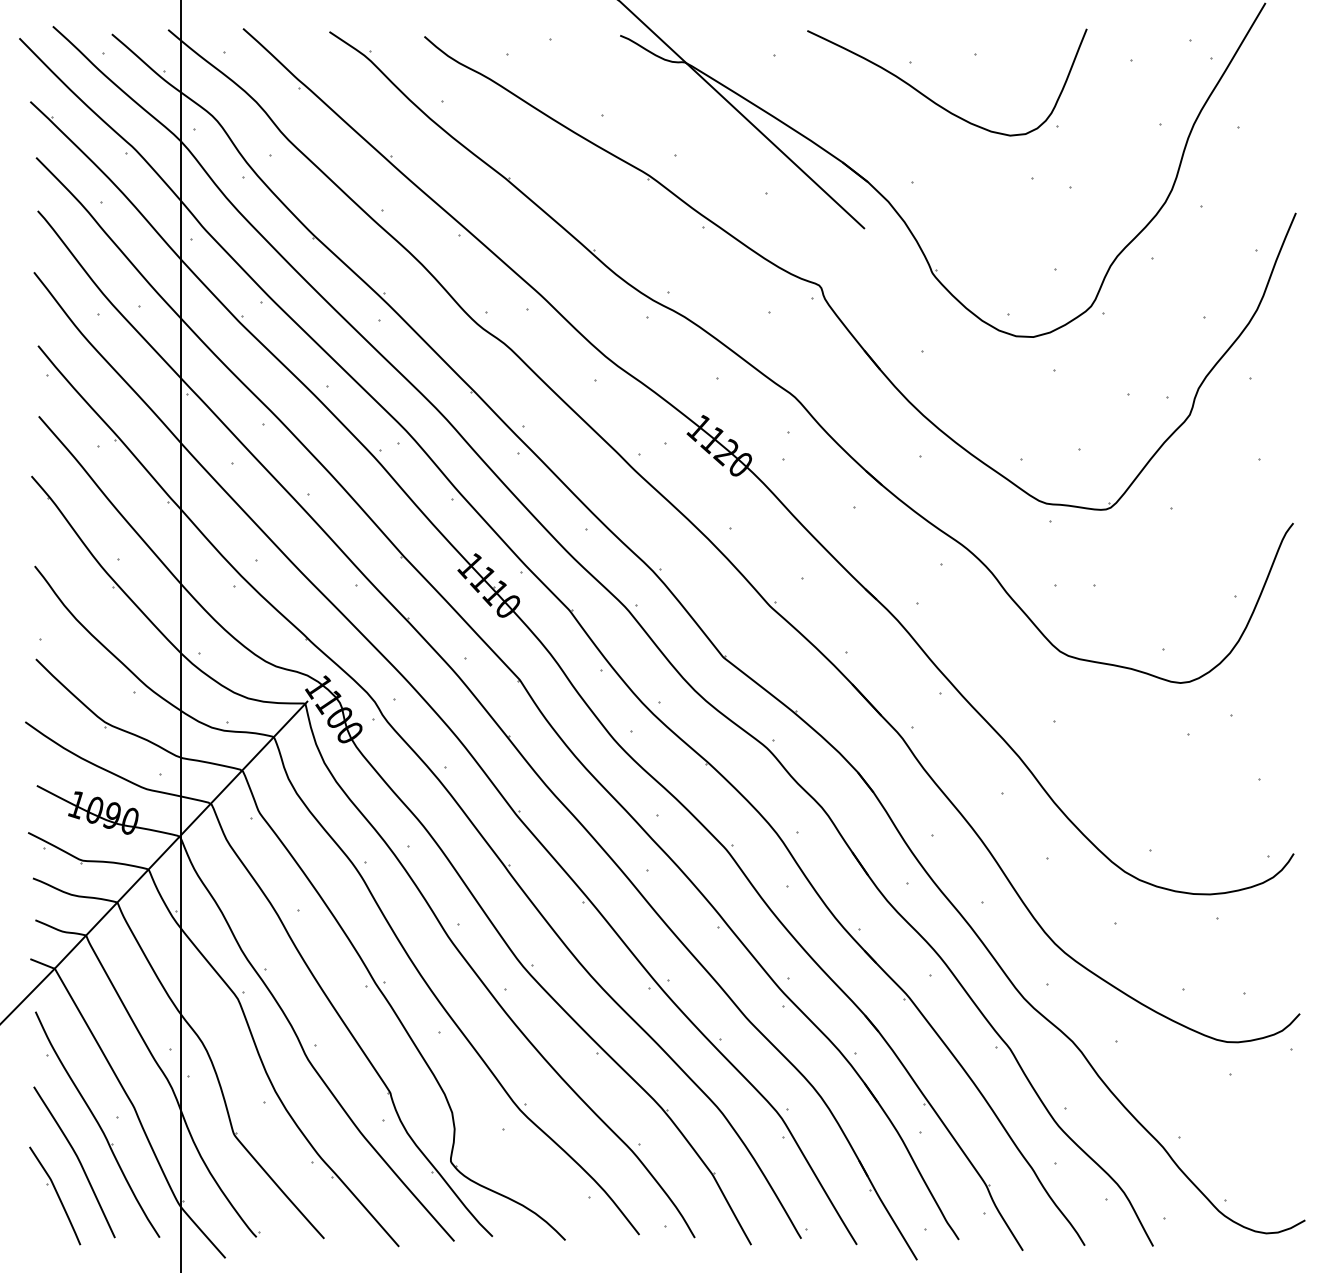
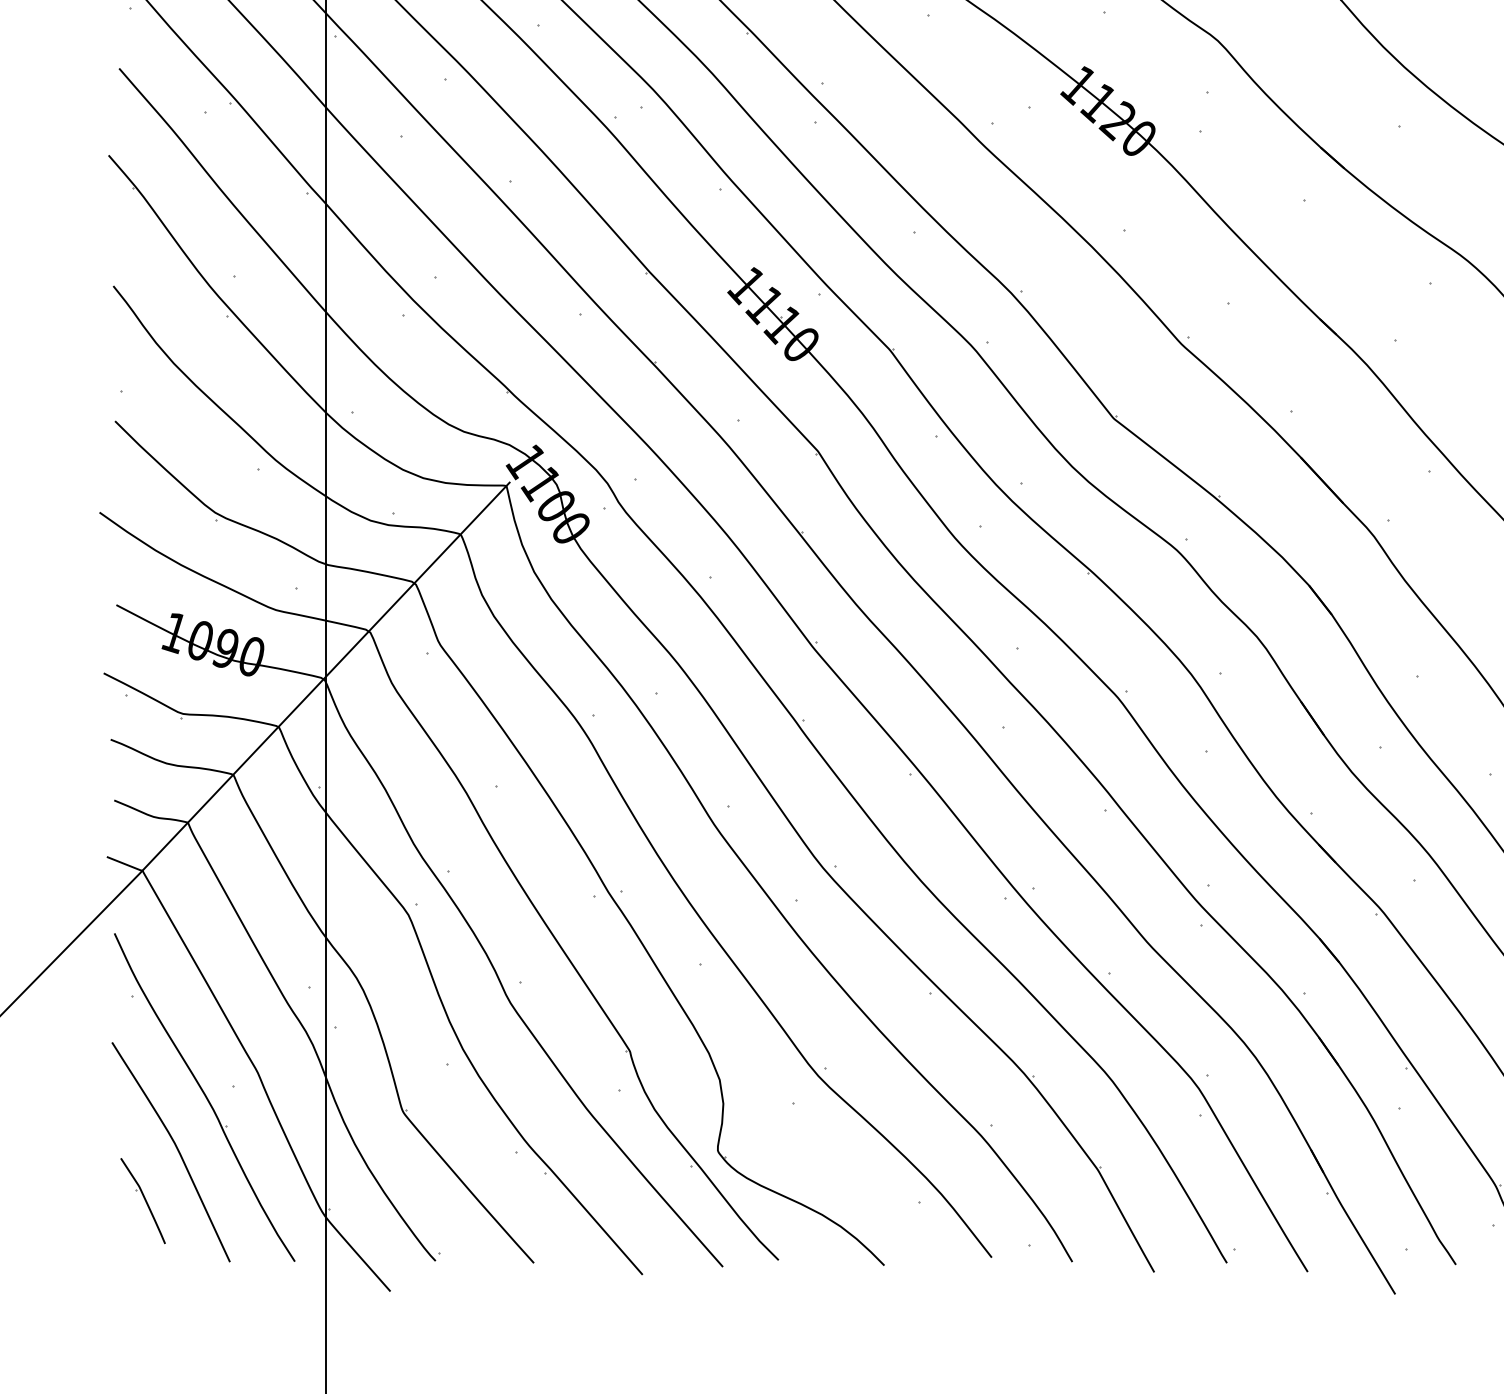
part: (55, 1195) -> (143, 1200), size x0.6

